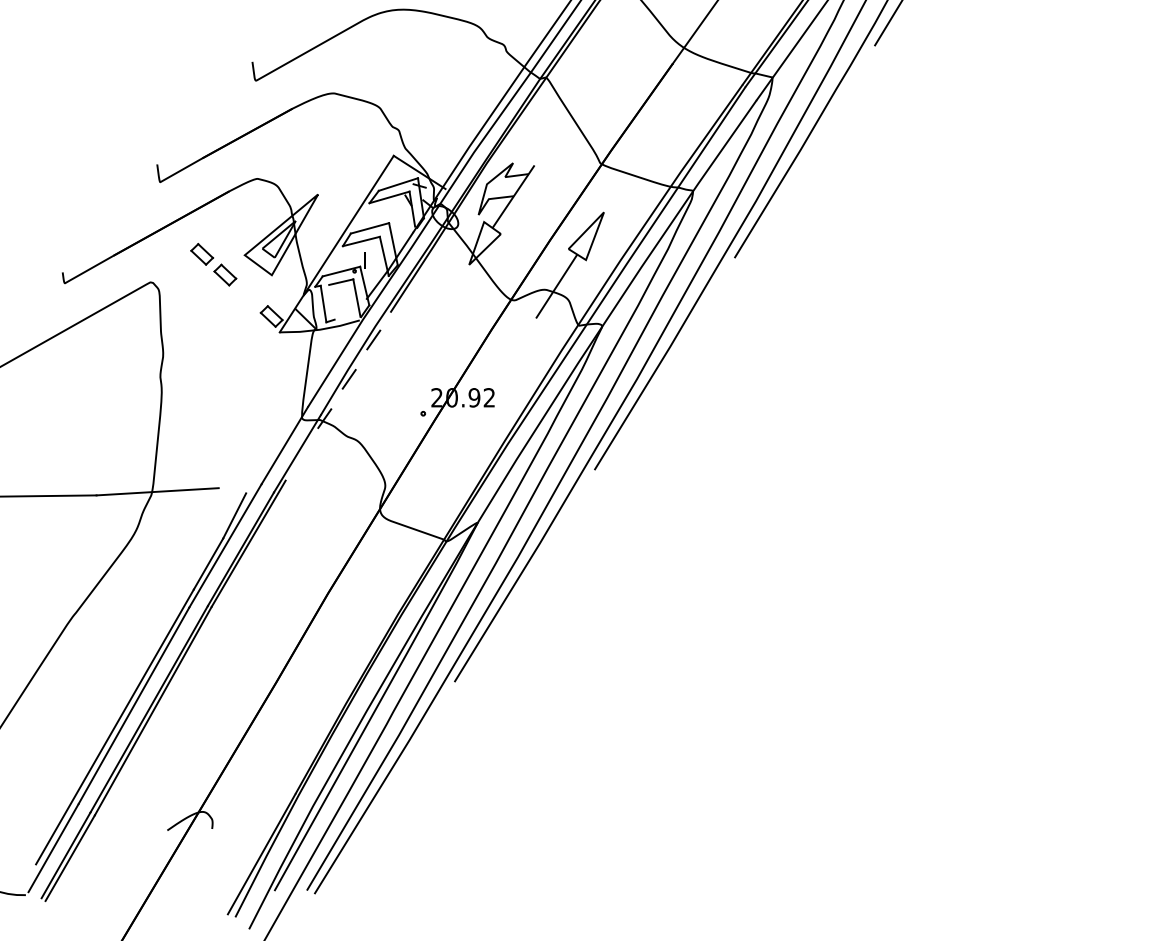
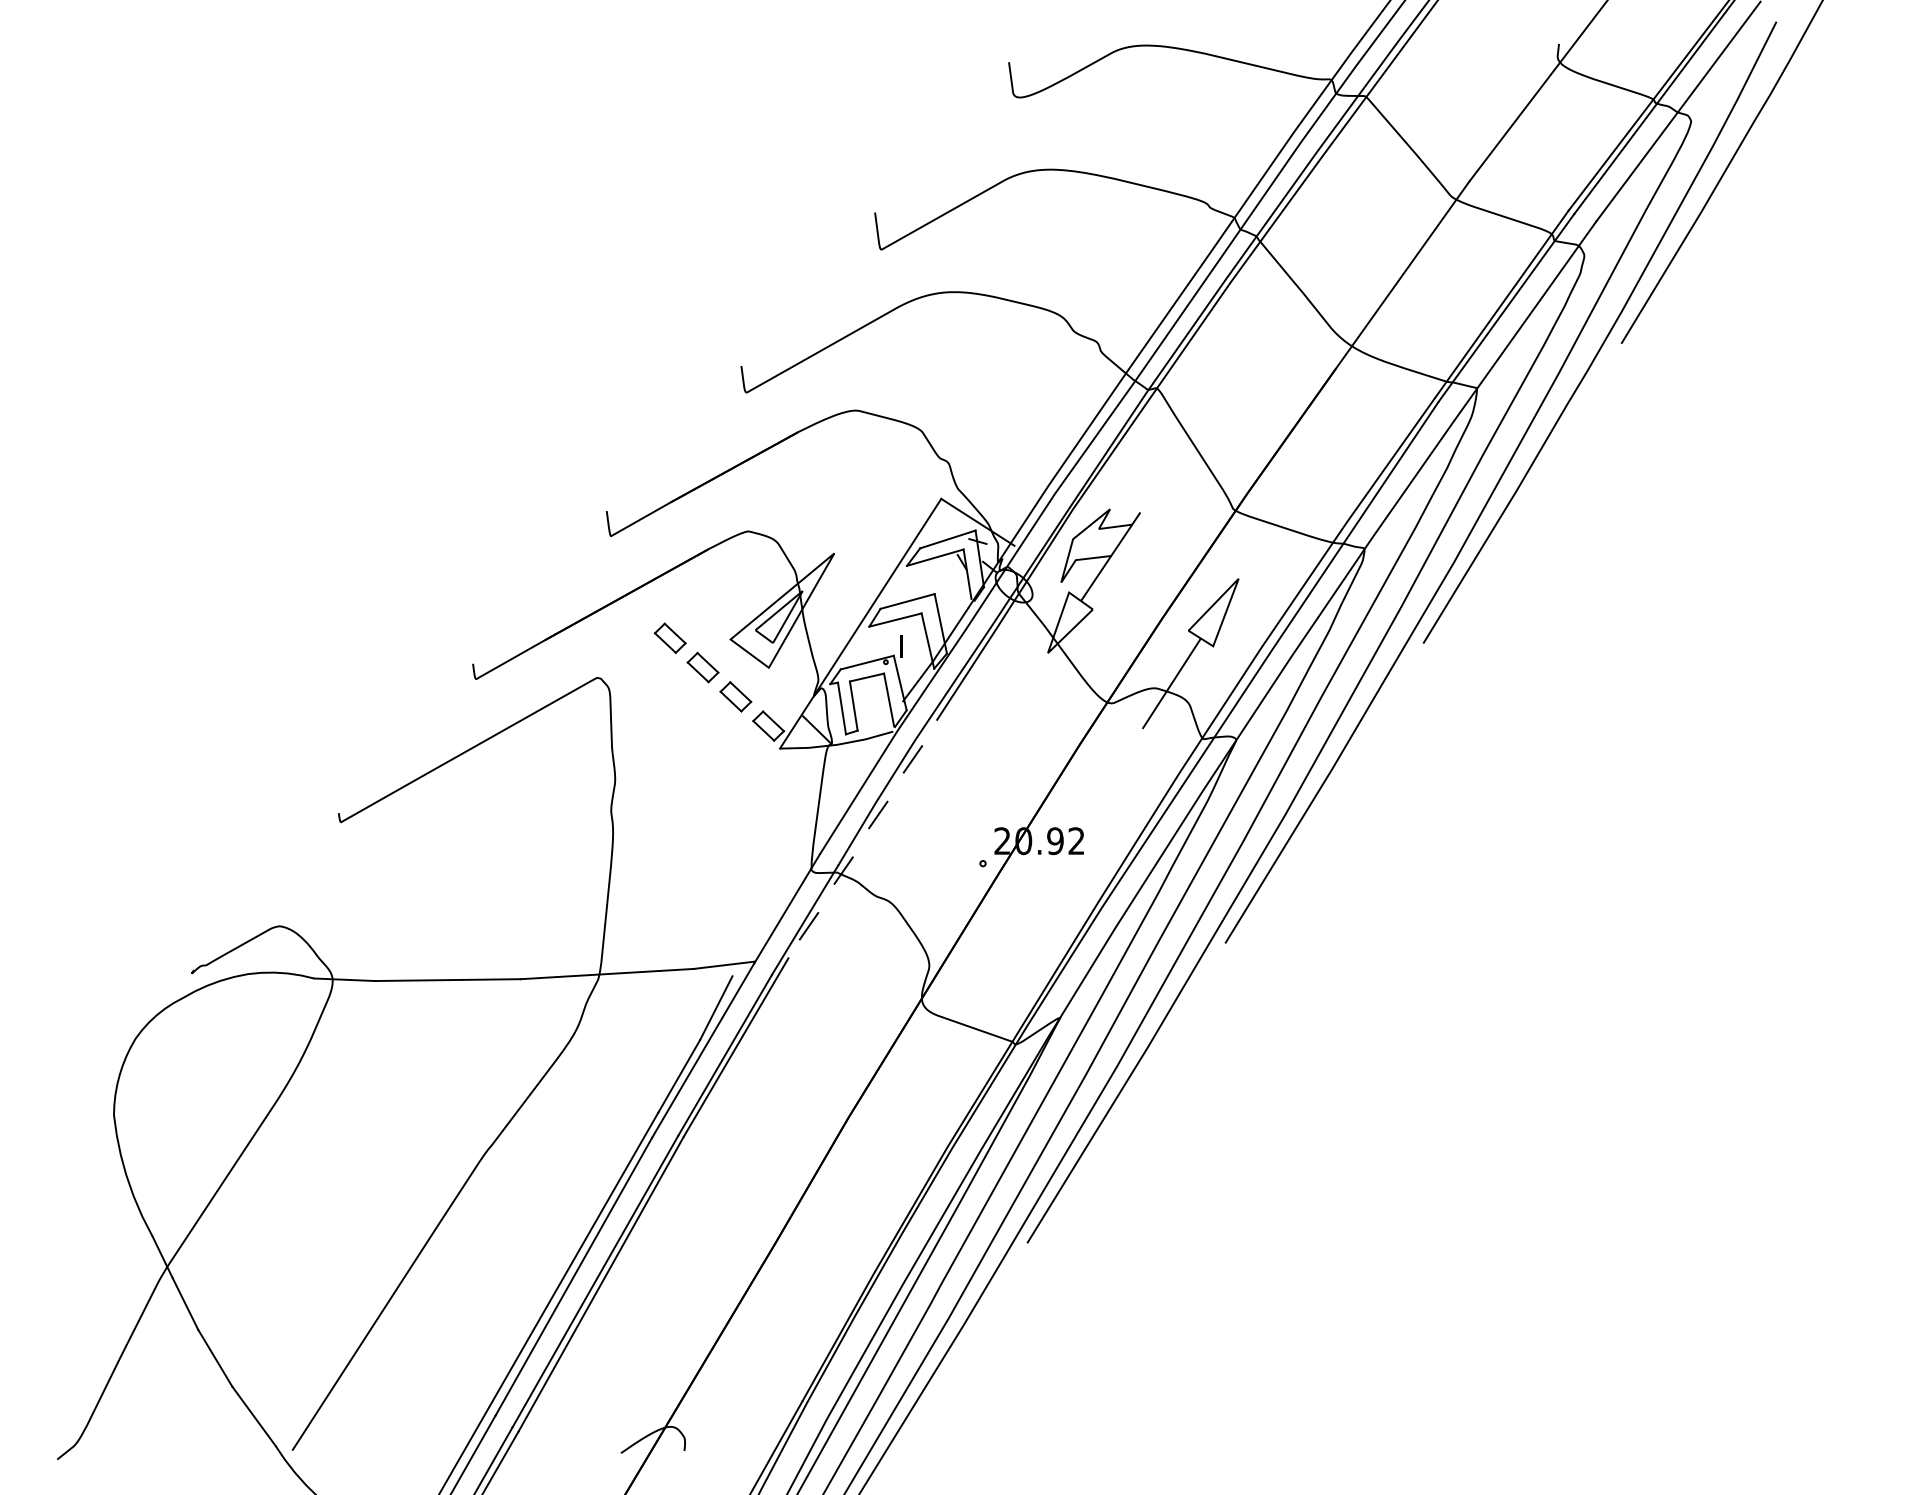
part: (248, 295) -> (735, 696), added
line: (331, 301) -> (853, 705), added
line: (299, 458) -> (808, 926), added
line: (239, 485) -> (723, 964), added

